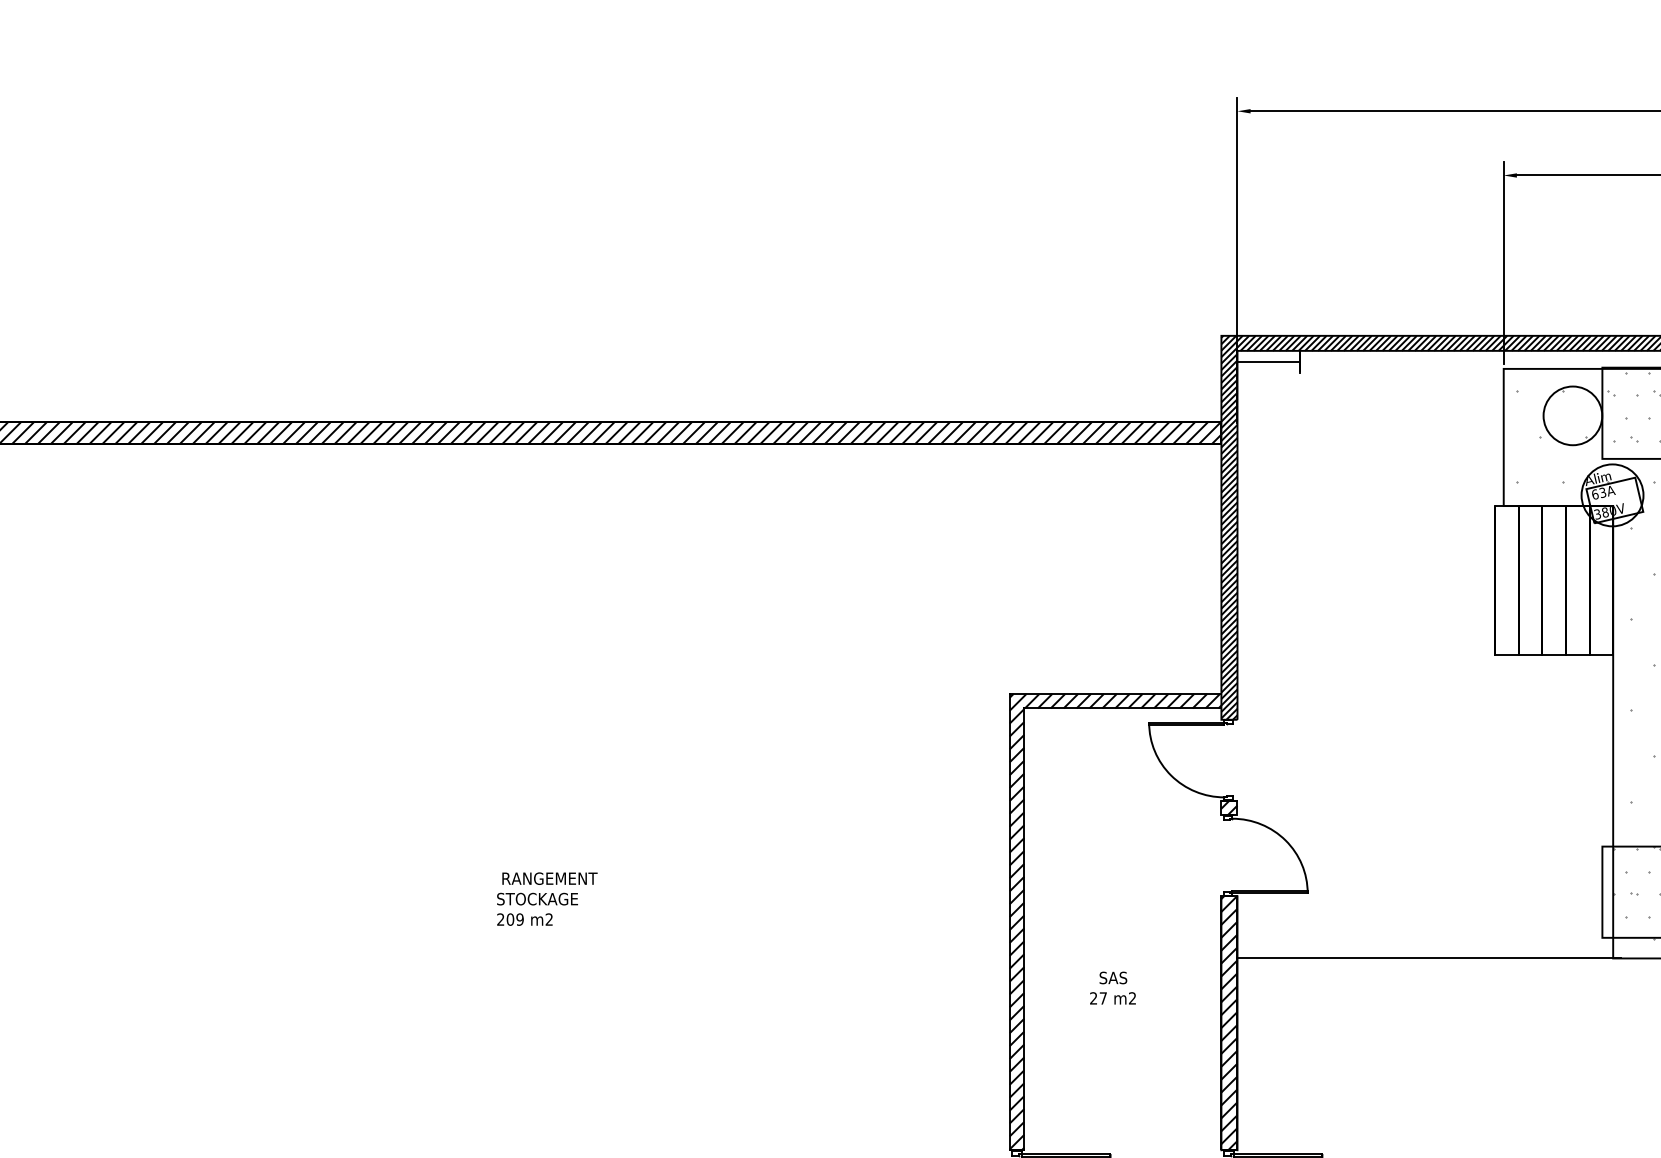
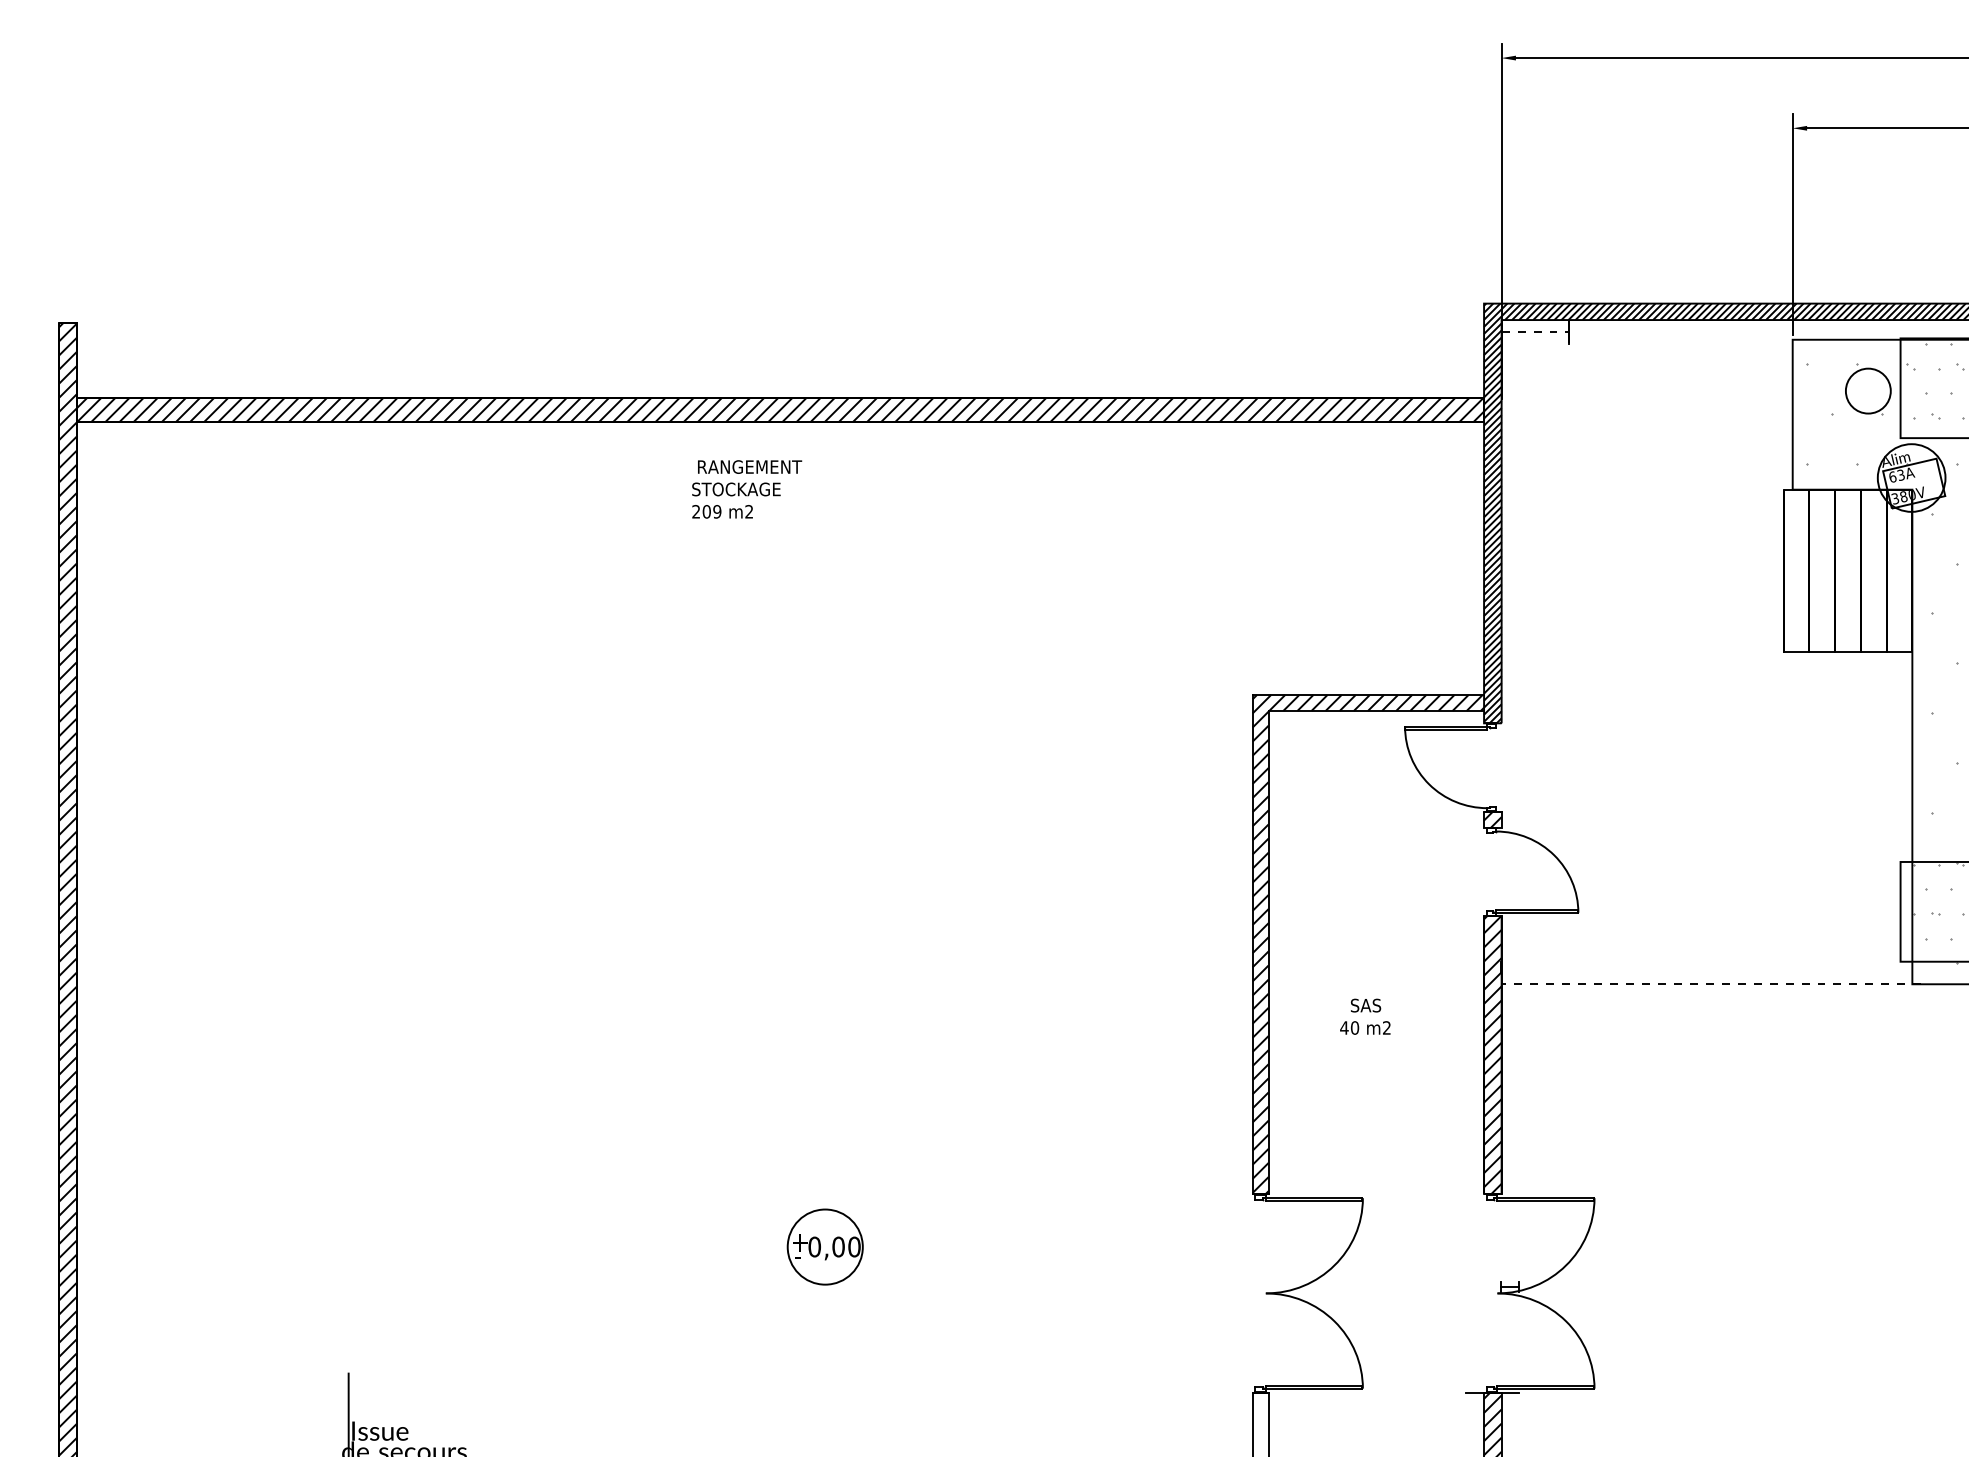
line: (1268, 362) -> (1535, 332), solid -> dashed
circle: (1573, 416) -> (1868, 391), size x0.7
text: (547, 899) -> (747, 489), moved
line: (1429, 958) -> (1711, 984), solid -> dashed
text: (1098, 997) -> (1349, 1027), 27 -> 40

